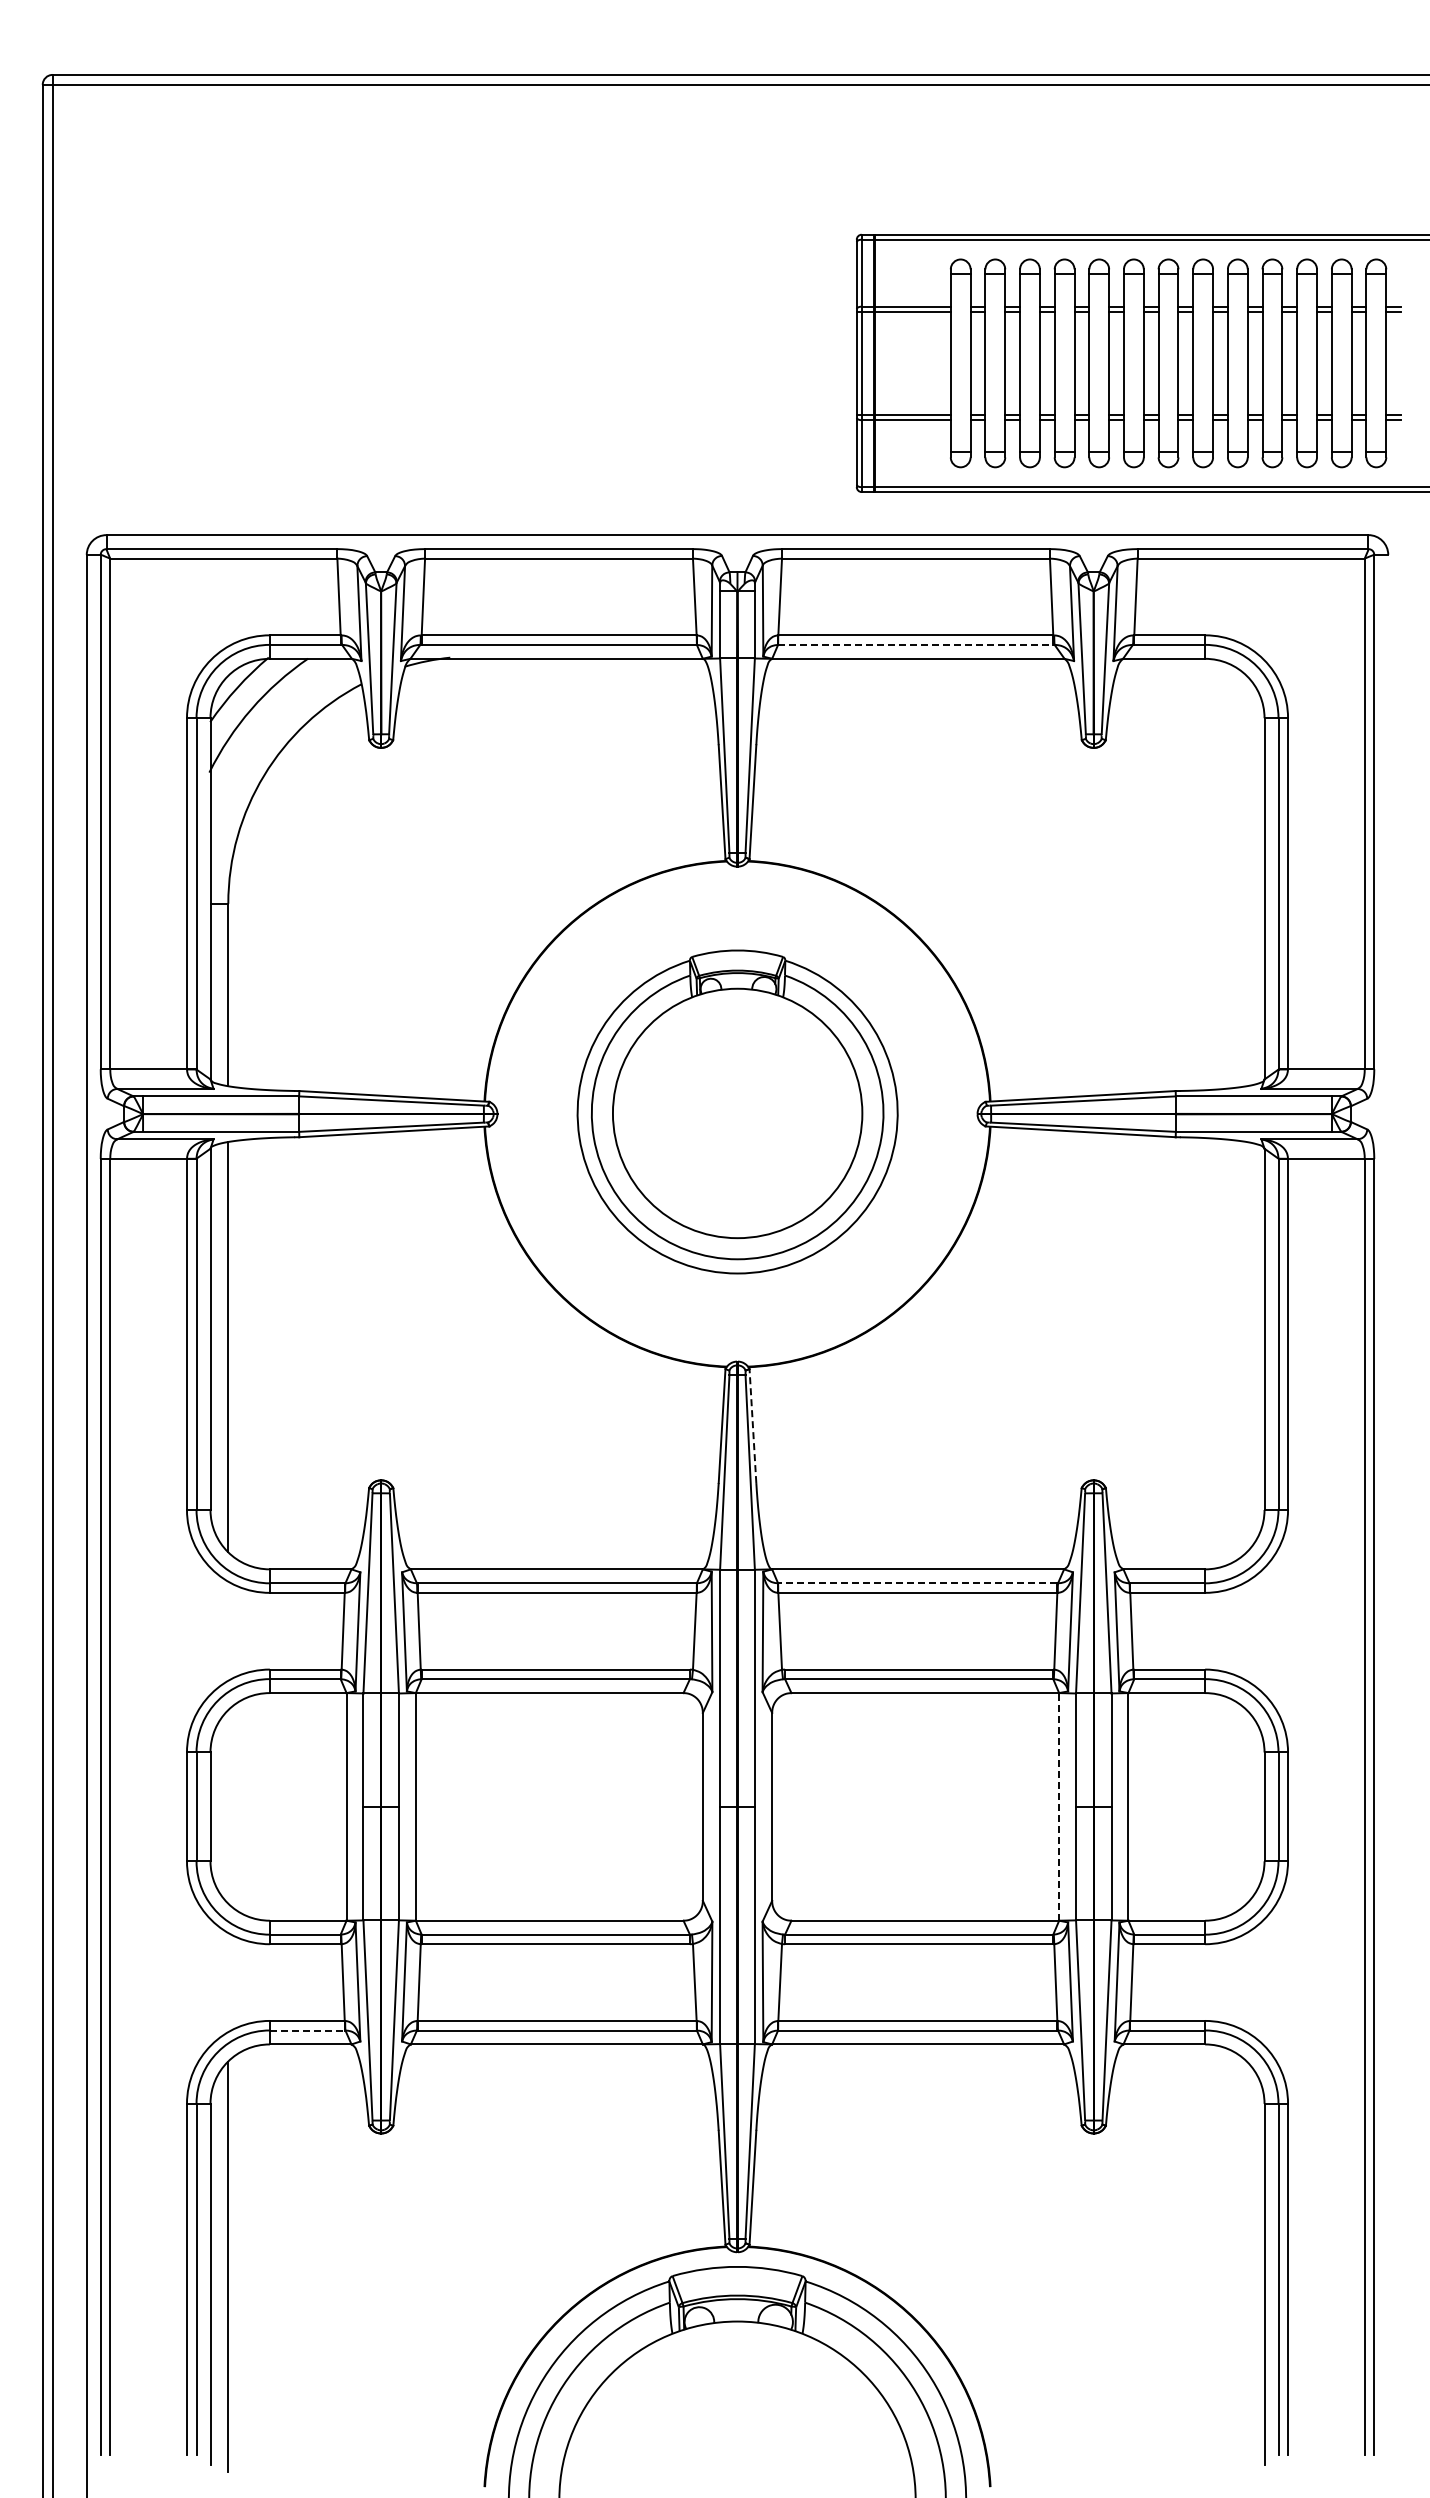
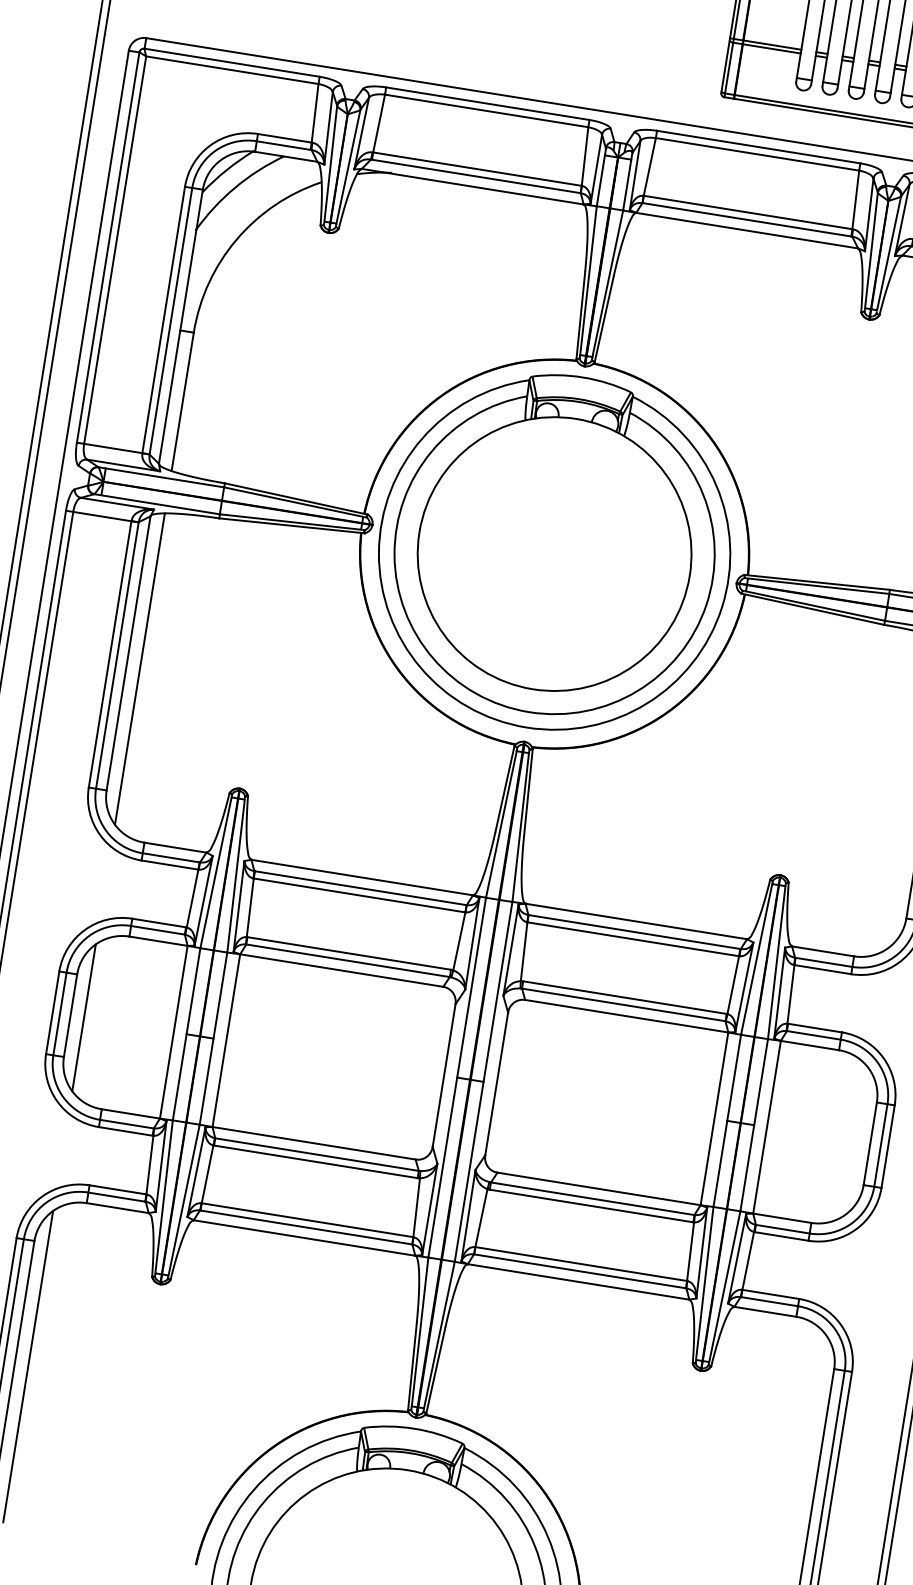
line: (915, 644) -> (746, 219), dashed -> solid
part: (737, 1111) -> (554, 552), size x1.43
line: (752, 1425) -> (528, 792), dashed -> solid
line: (917, 1583) -> (634, 932), dashed -> solid
line: (228, 1806) -> (84, 1017), added
line: (1059, 1806) -> (714, 1118), dashed -> solid
line: (307, 2030) -> (116, 1197), dashed -> solid

